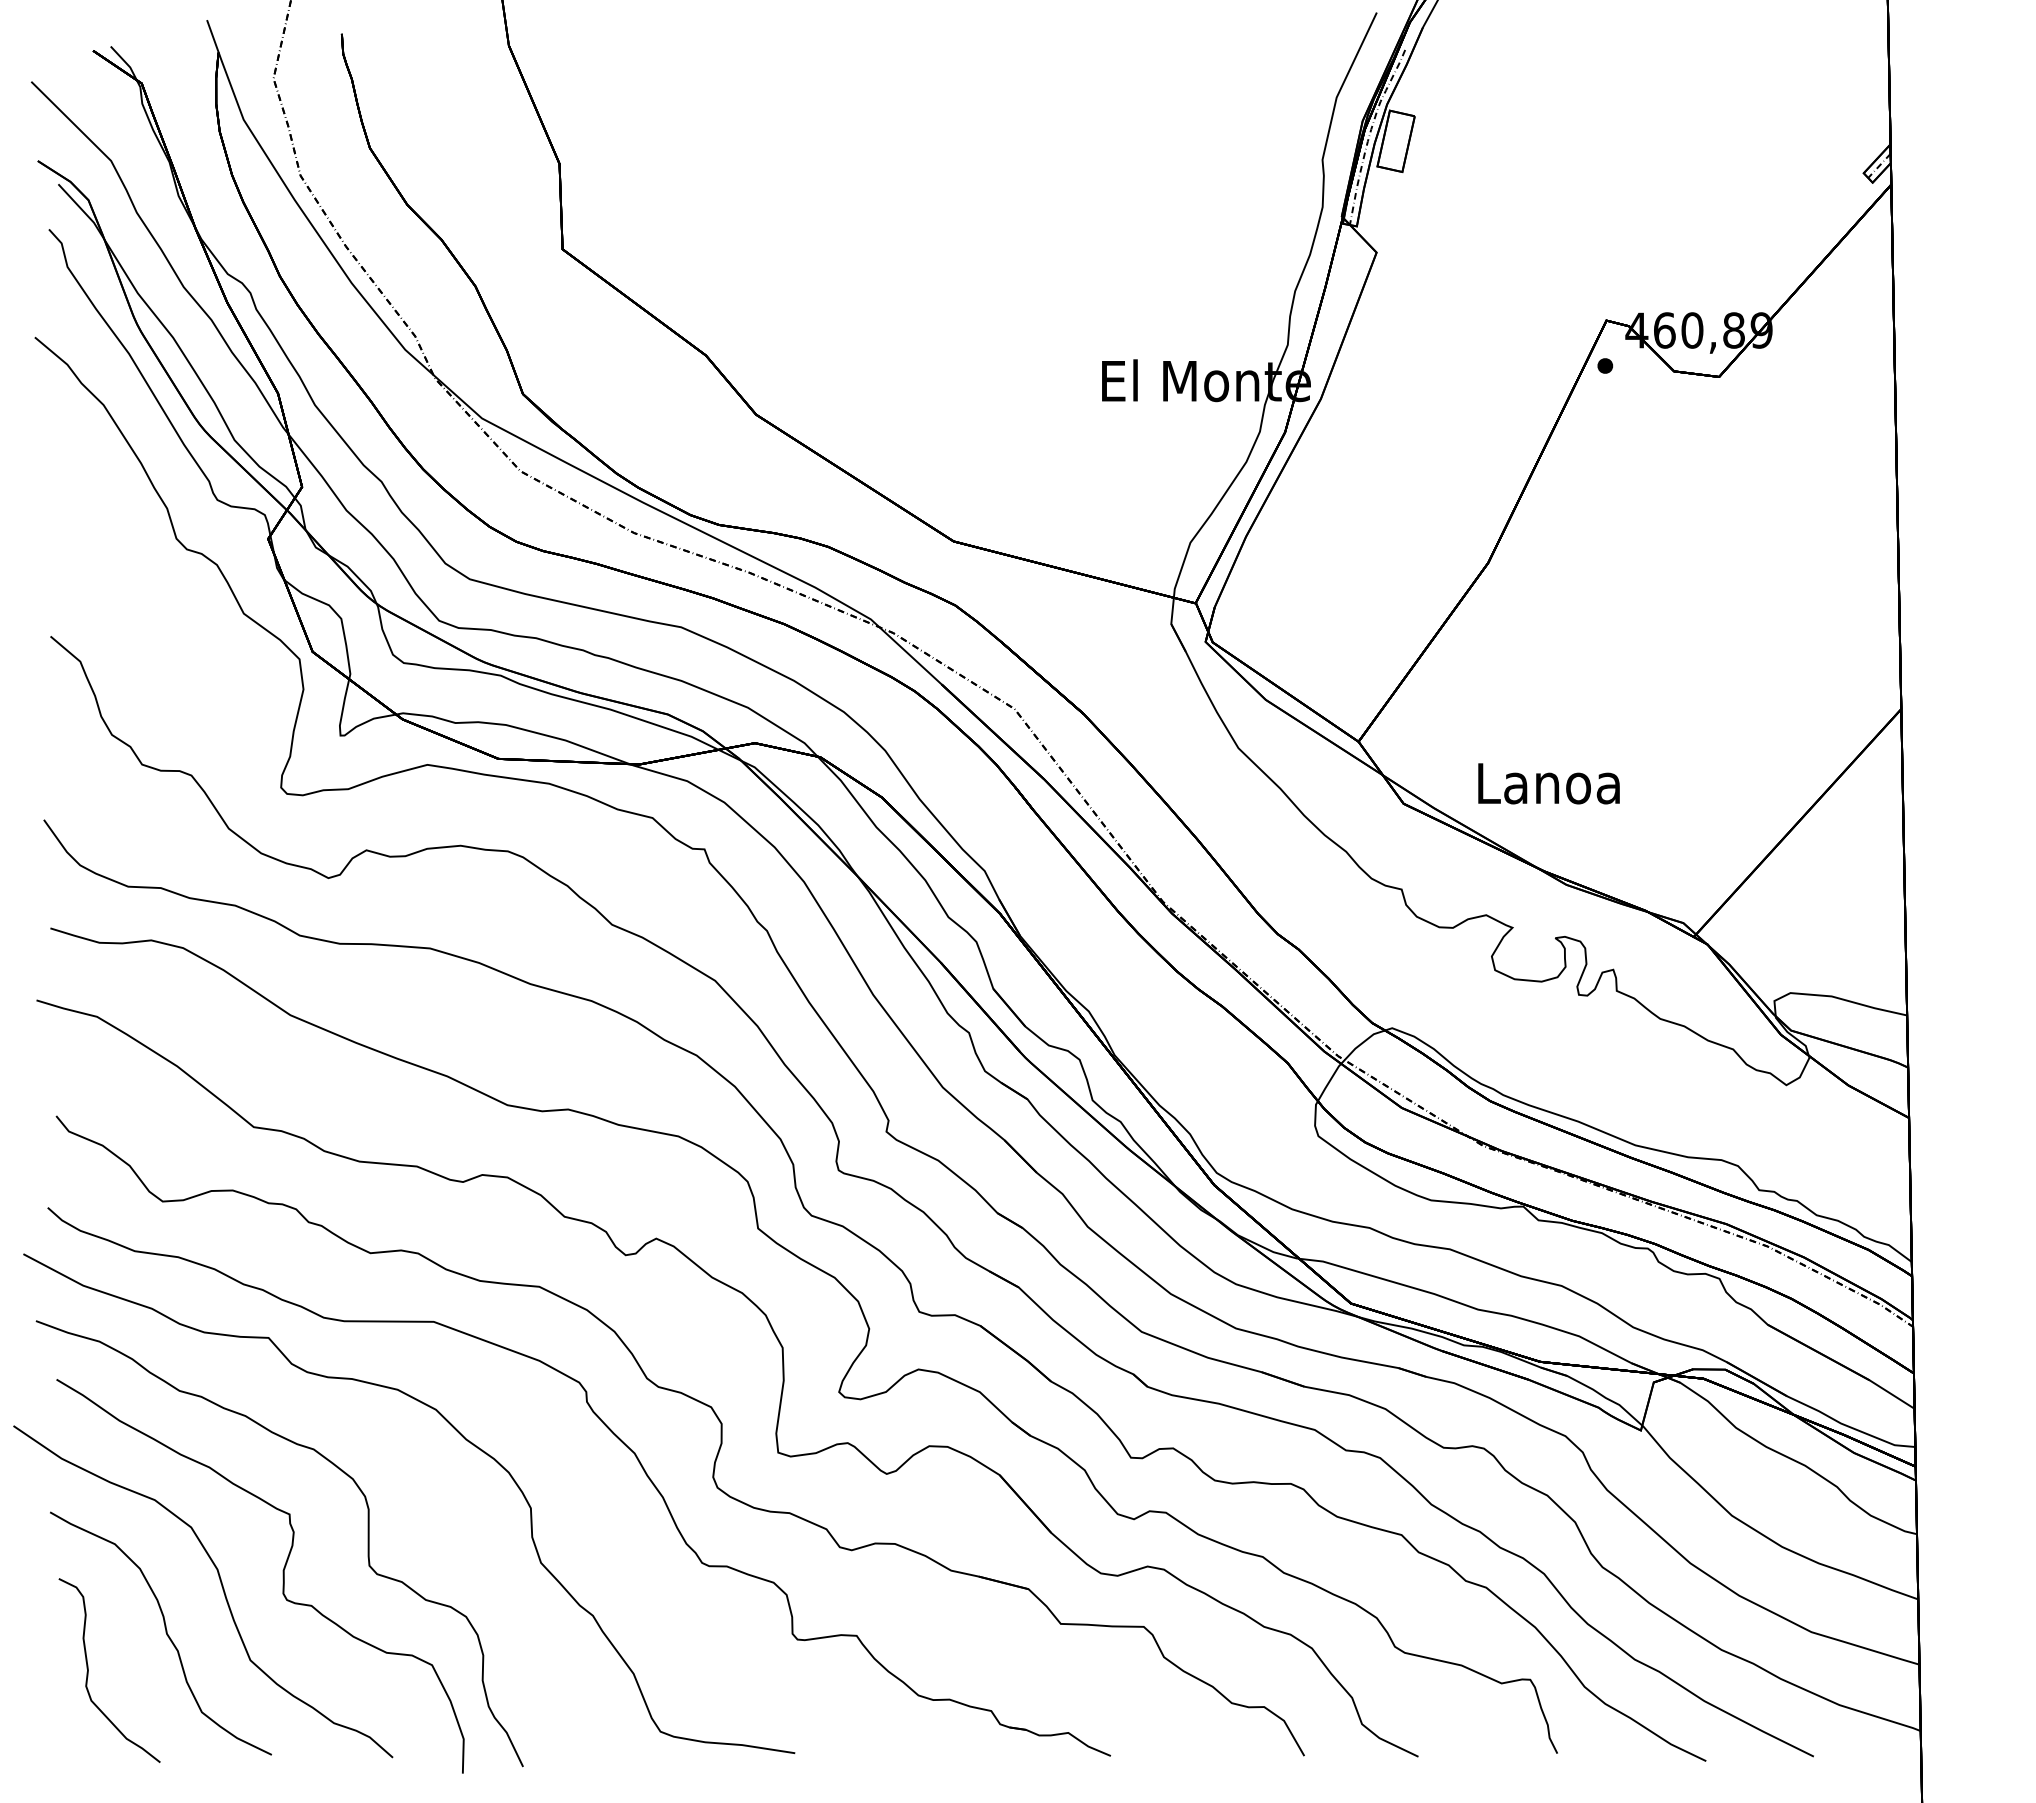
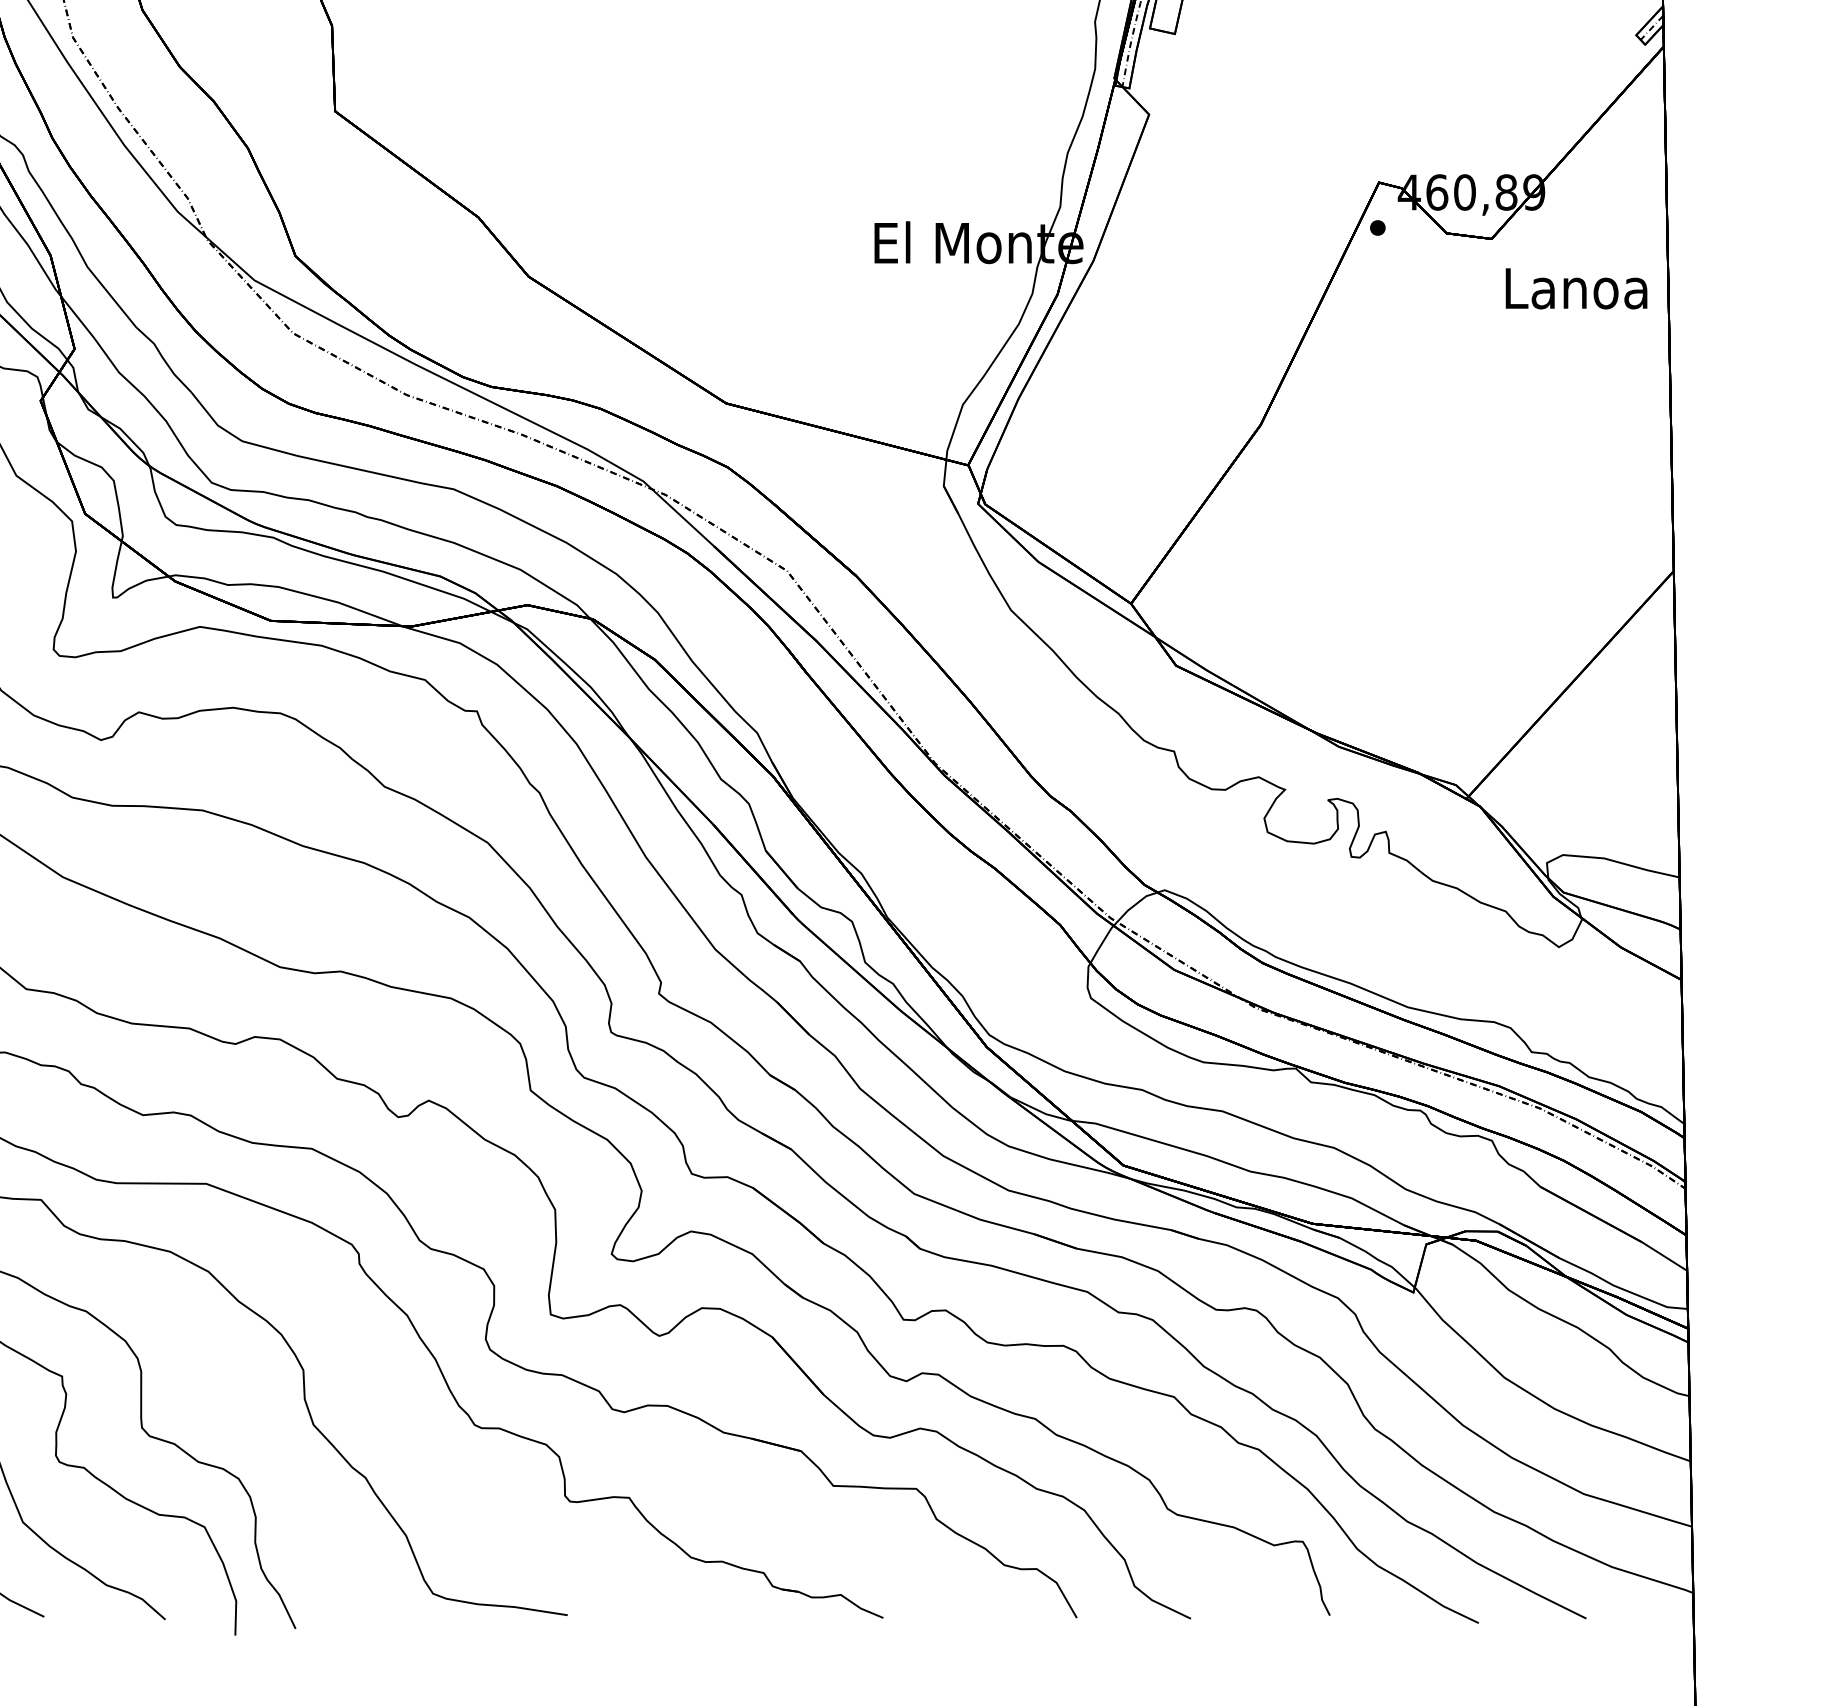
text: (1548, 783) -> (1576, 288), moved

